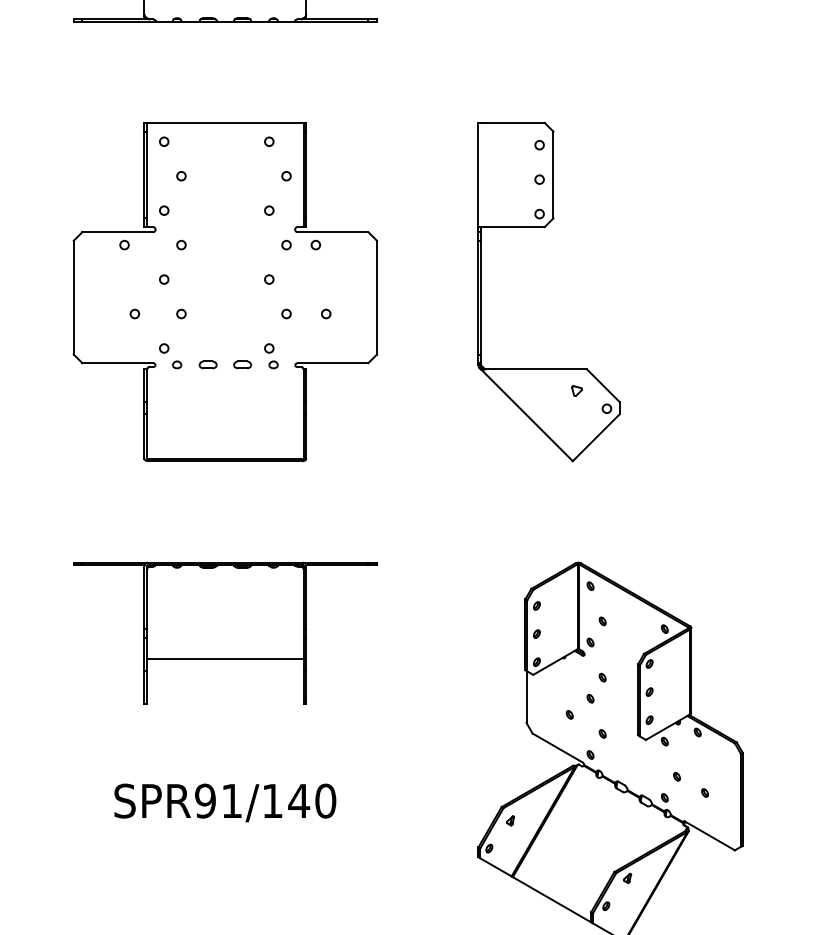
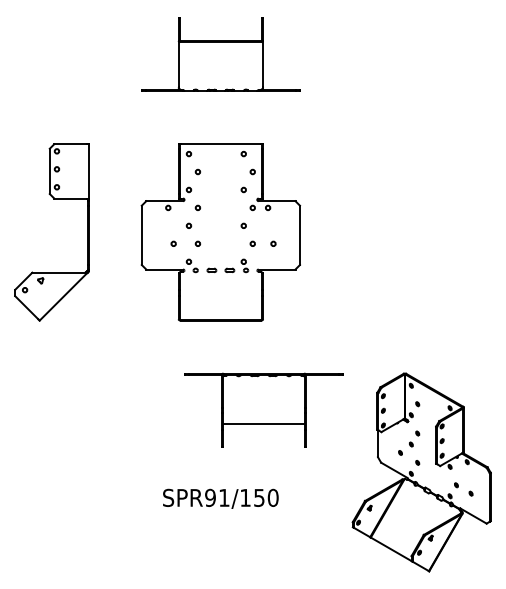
part: (544, 228) -> (387, 199), removed
part: (224, 631) -> (263, 409), moved
text: (299, 800) -> (259, 497), SPR91/140 -> SPR91/150

